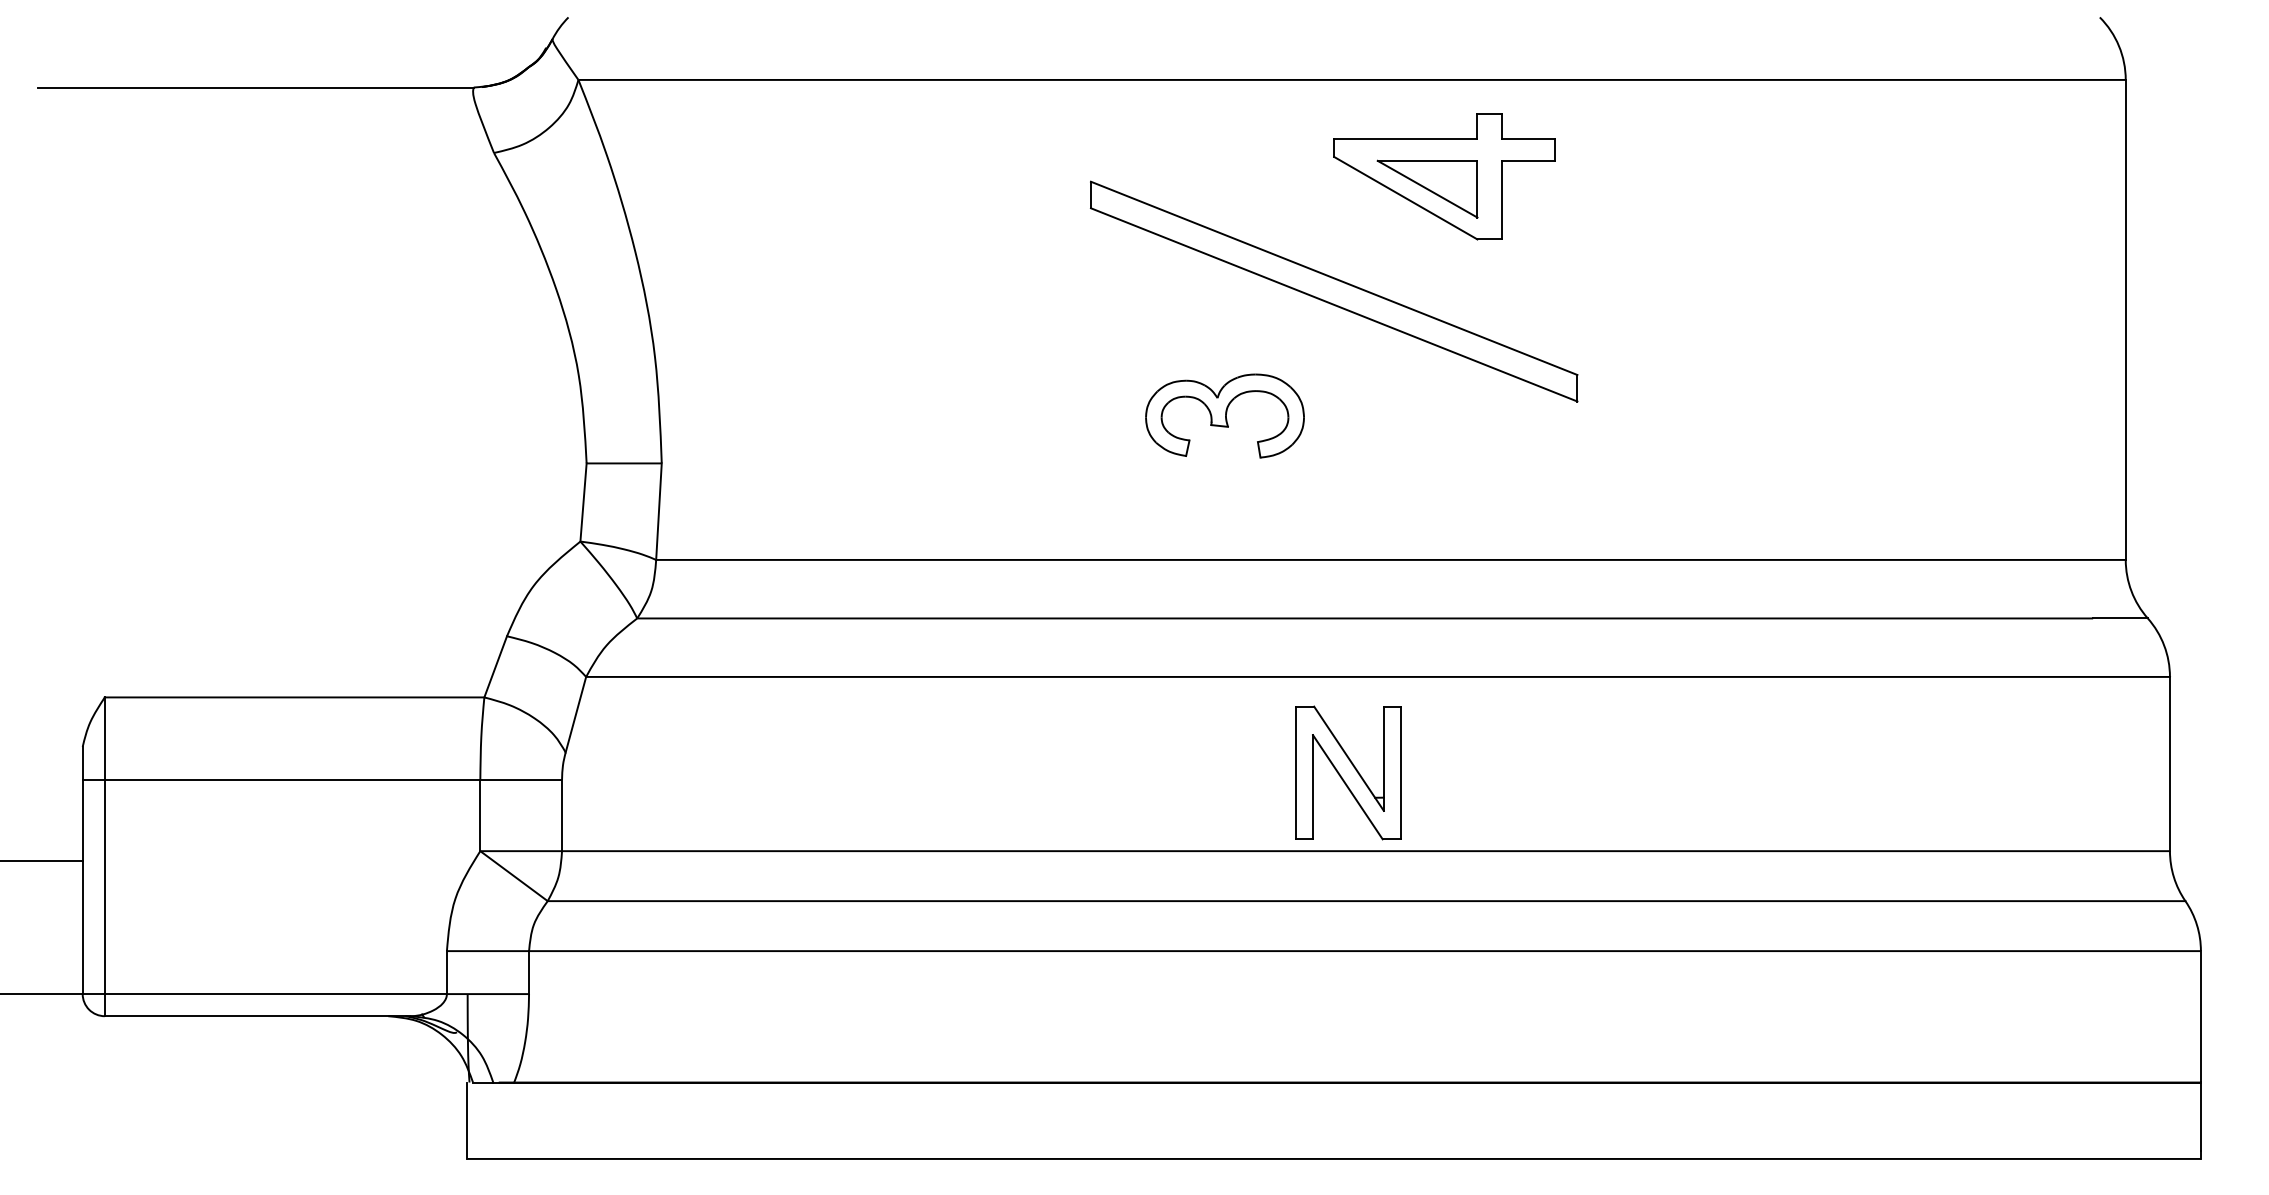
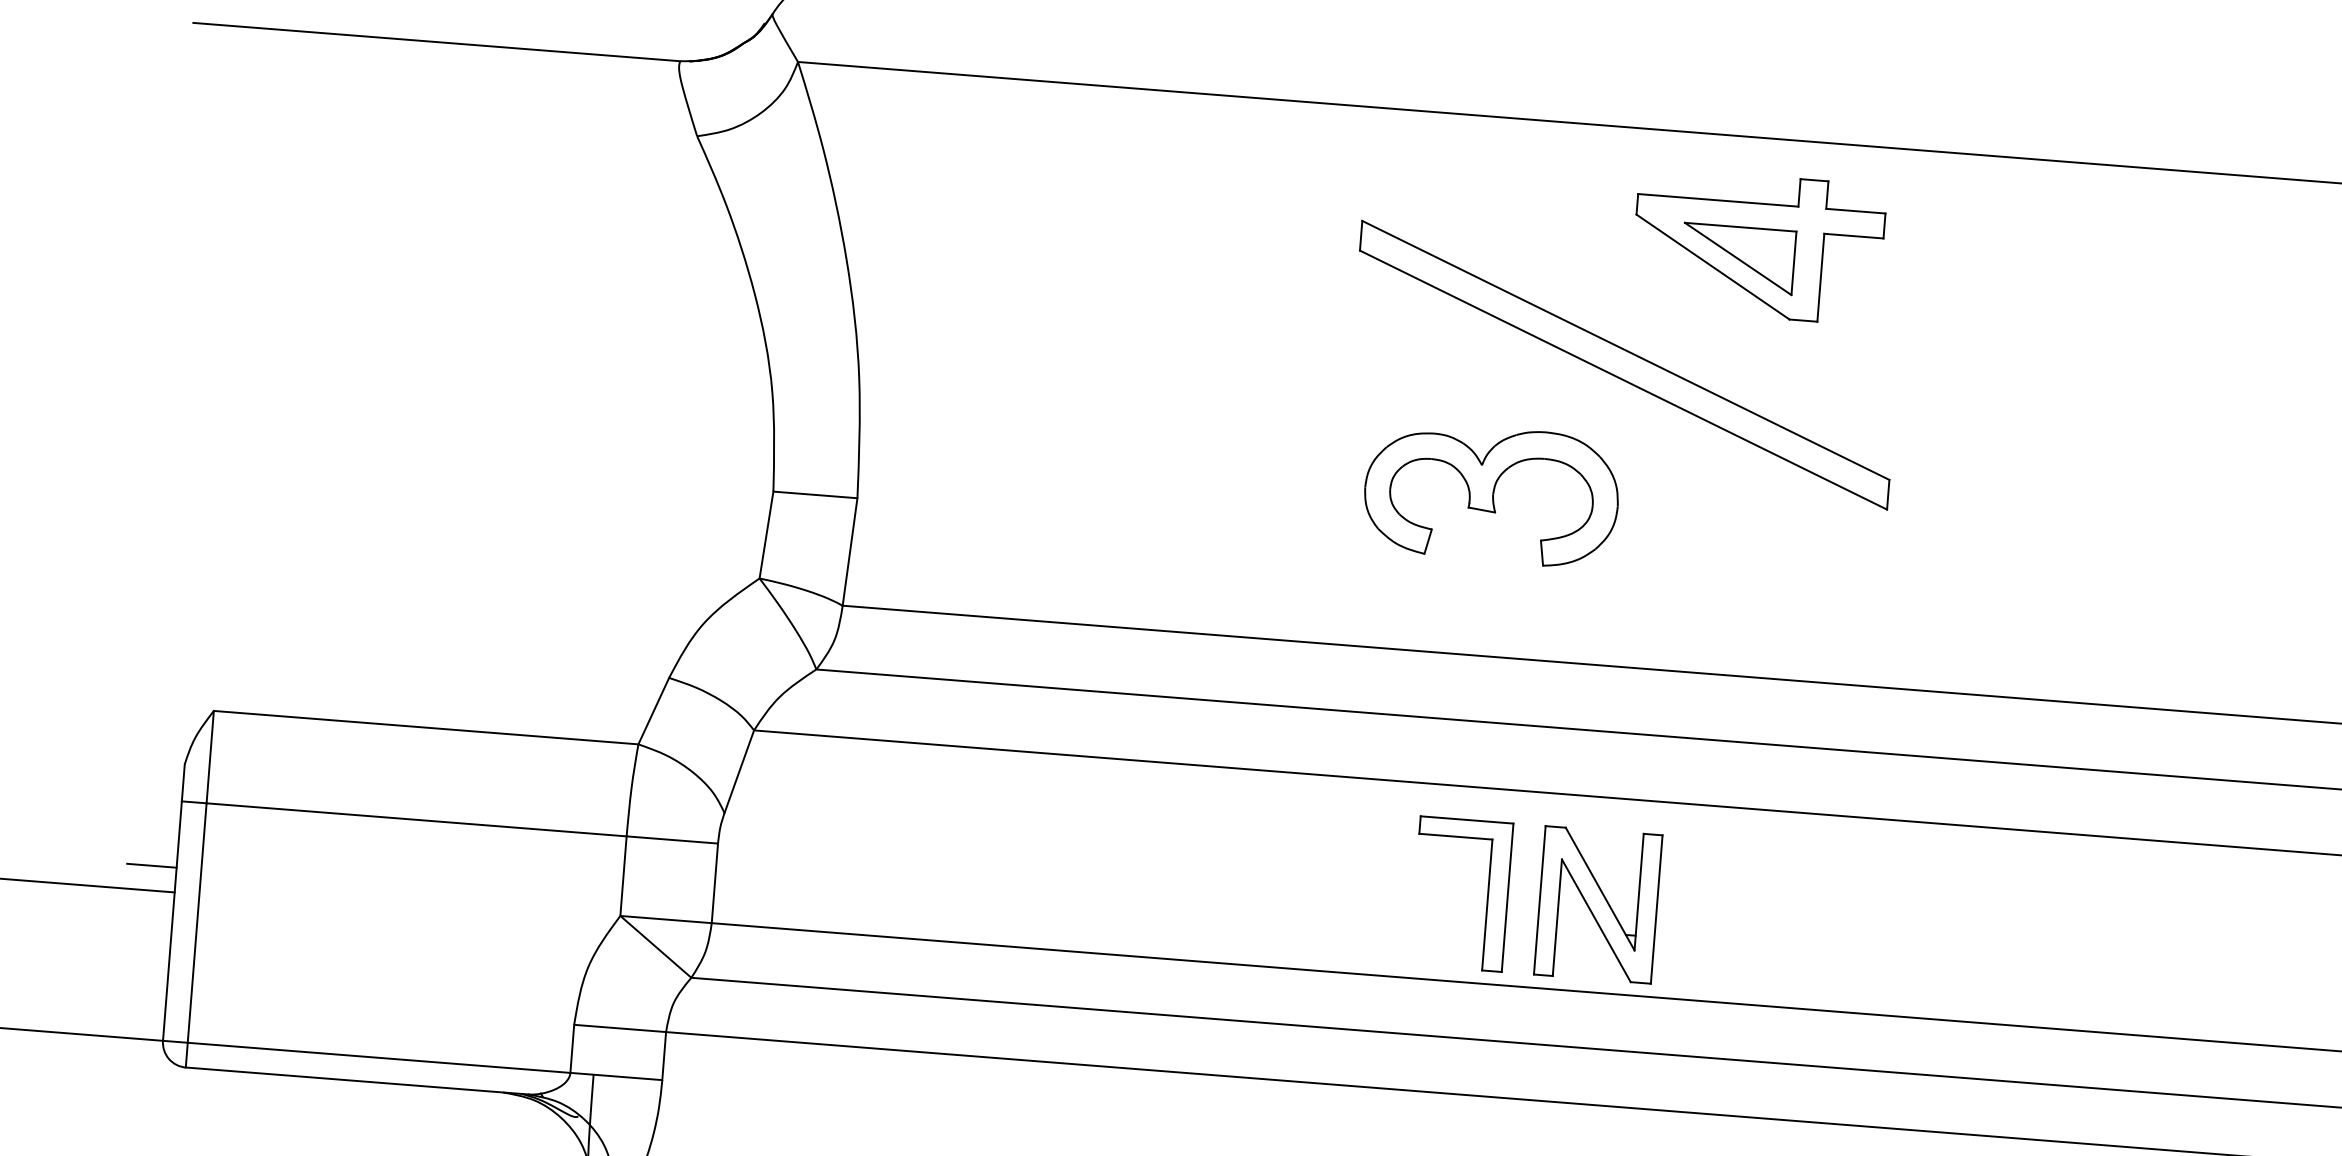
part: (1224, 415) -> (1491, 494), size x1.43
part: (1249, 772) -> (1487, 895), added
line: (60, 839) -> (151, 865), added

